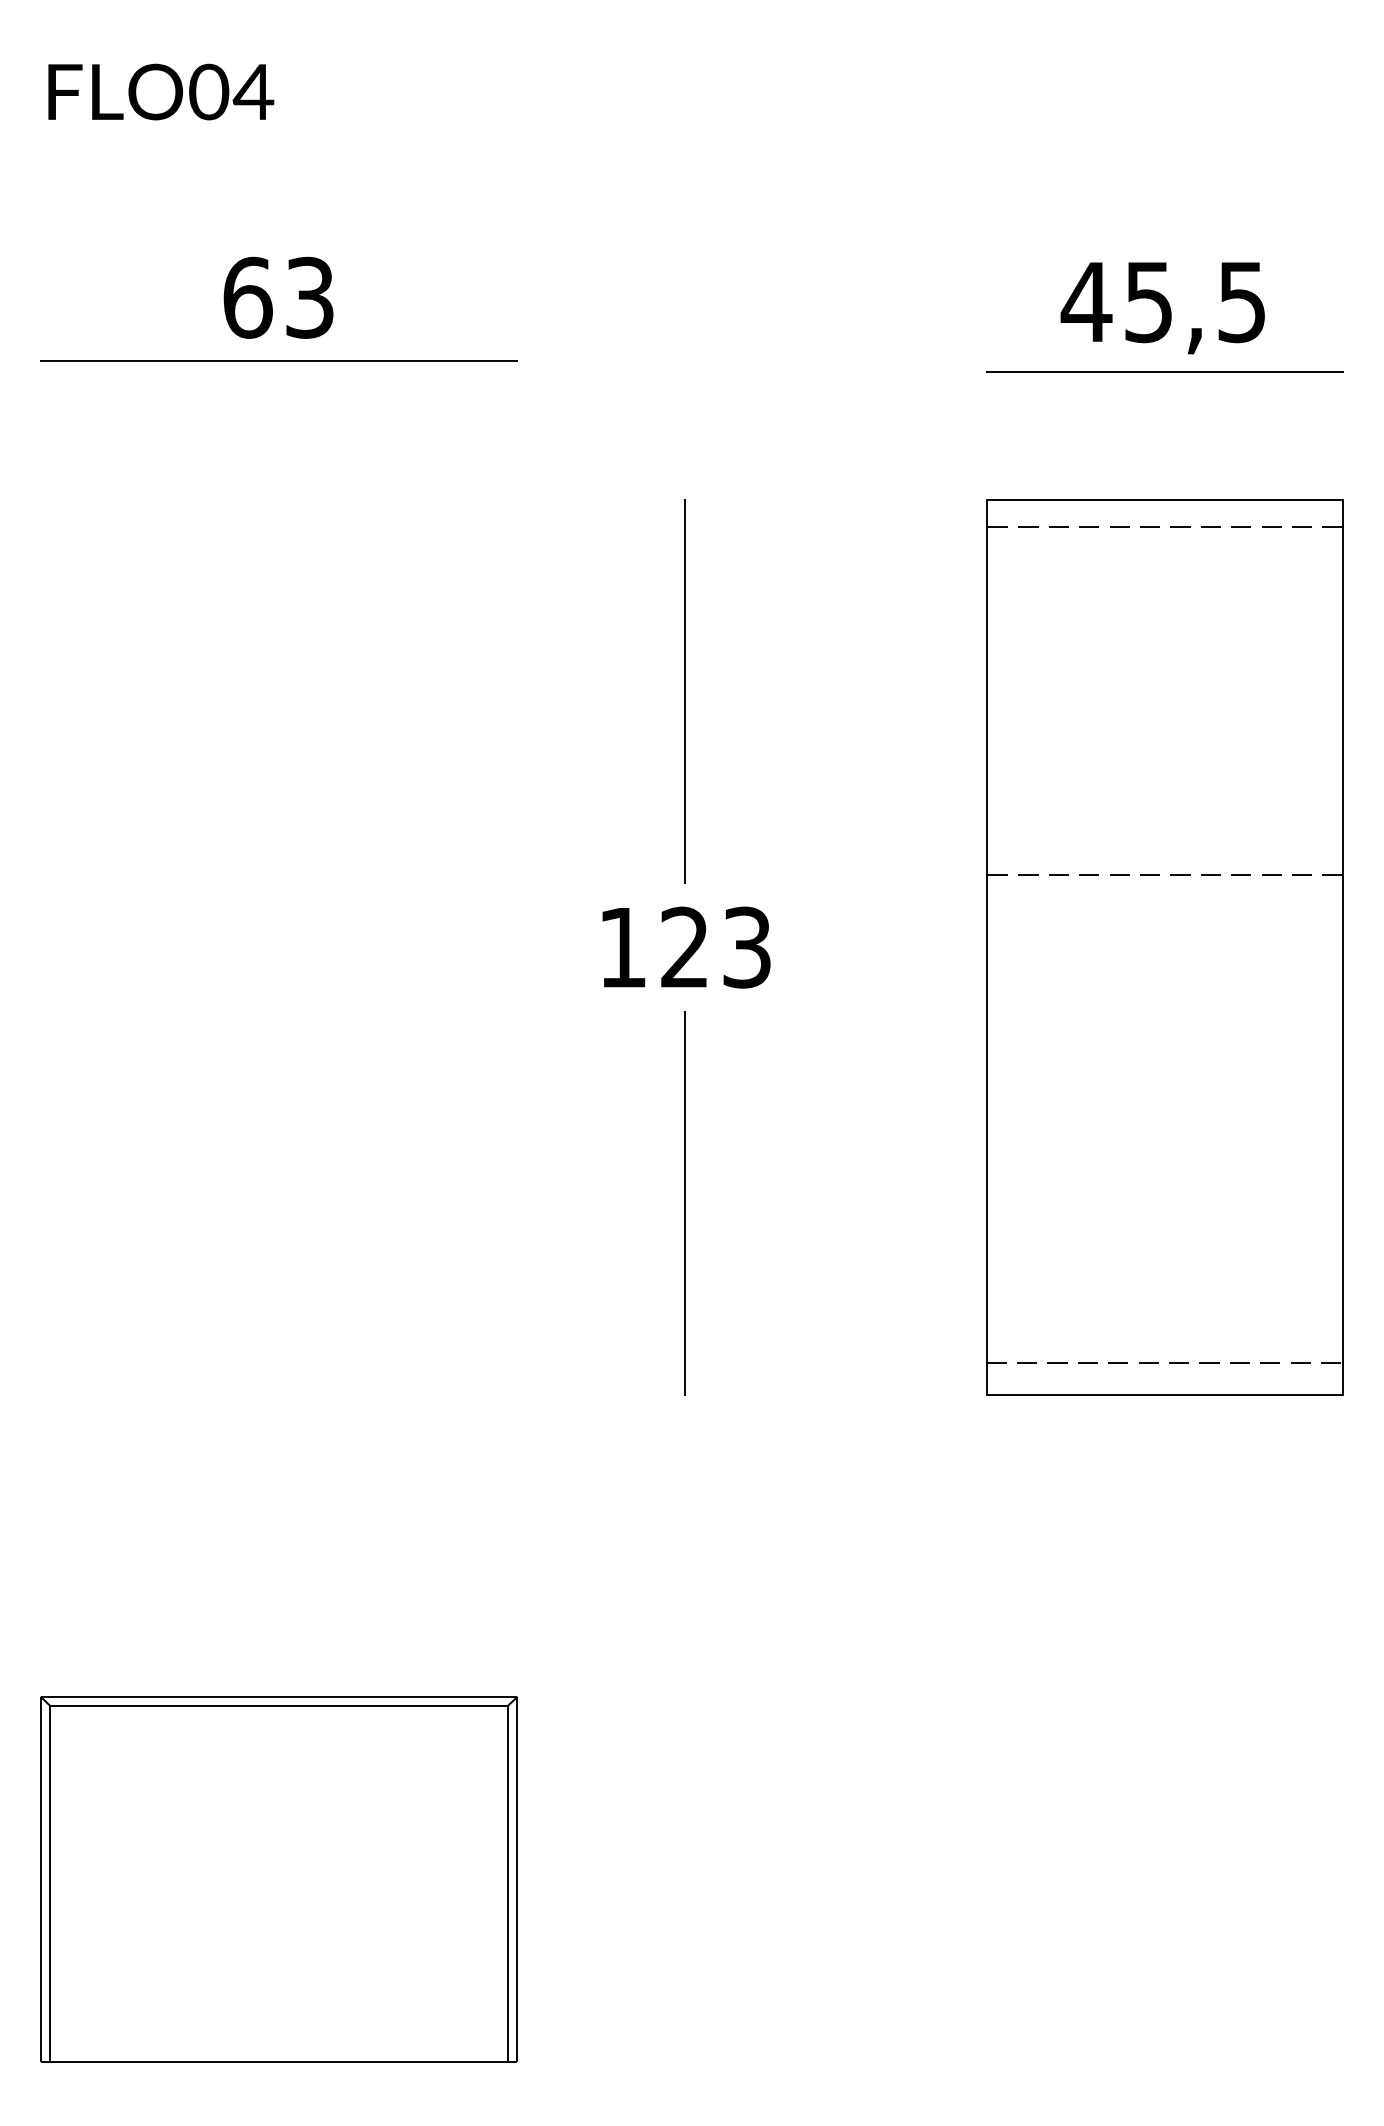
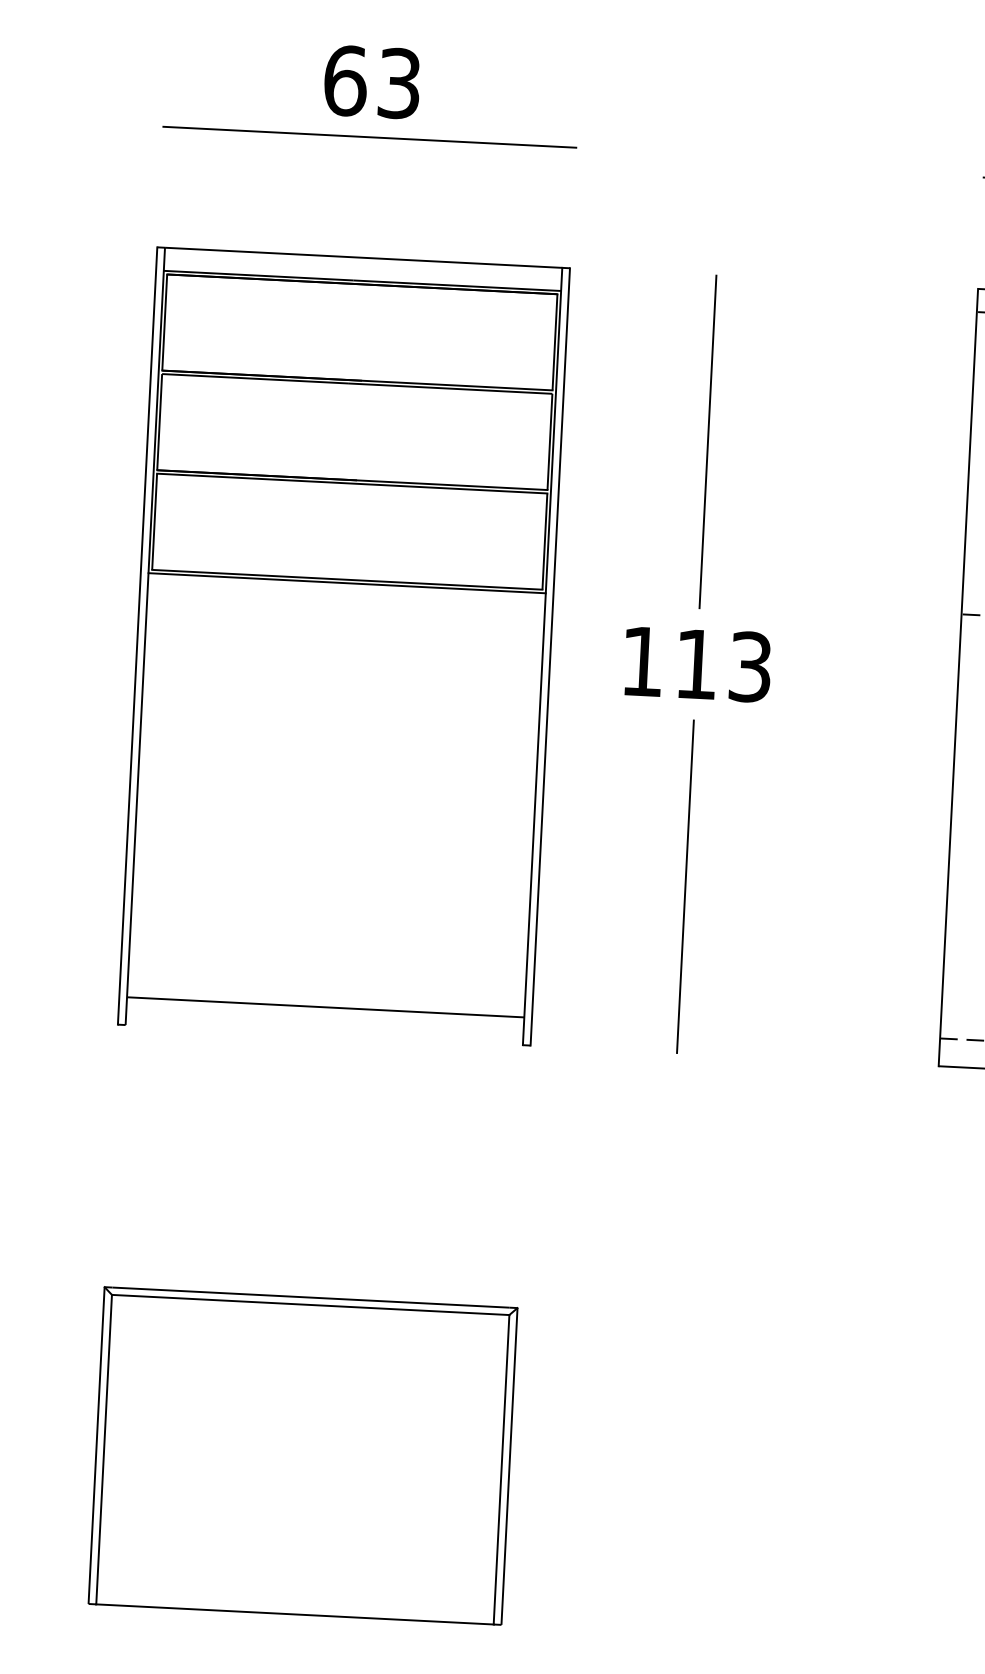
text: (684, 946) -> (696, 663), 123 -> 113
part: (278, 947) -> (343, 646), added

